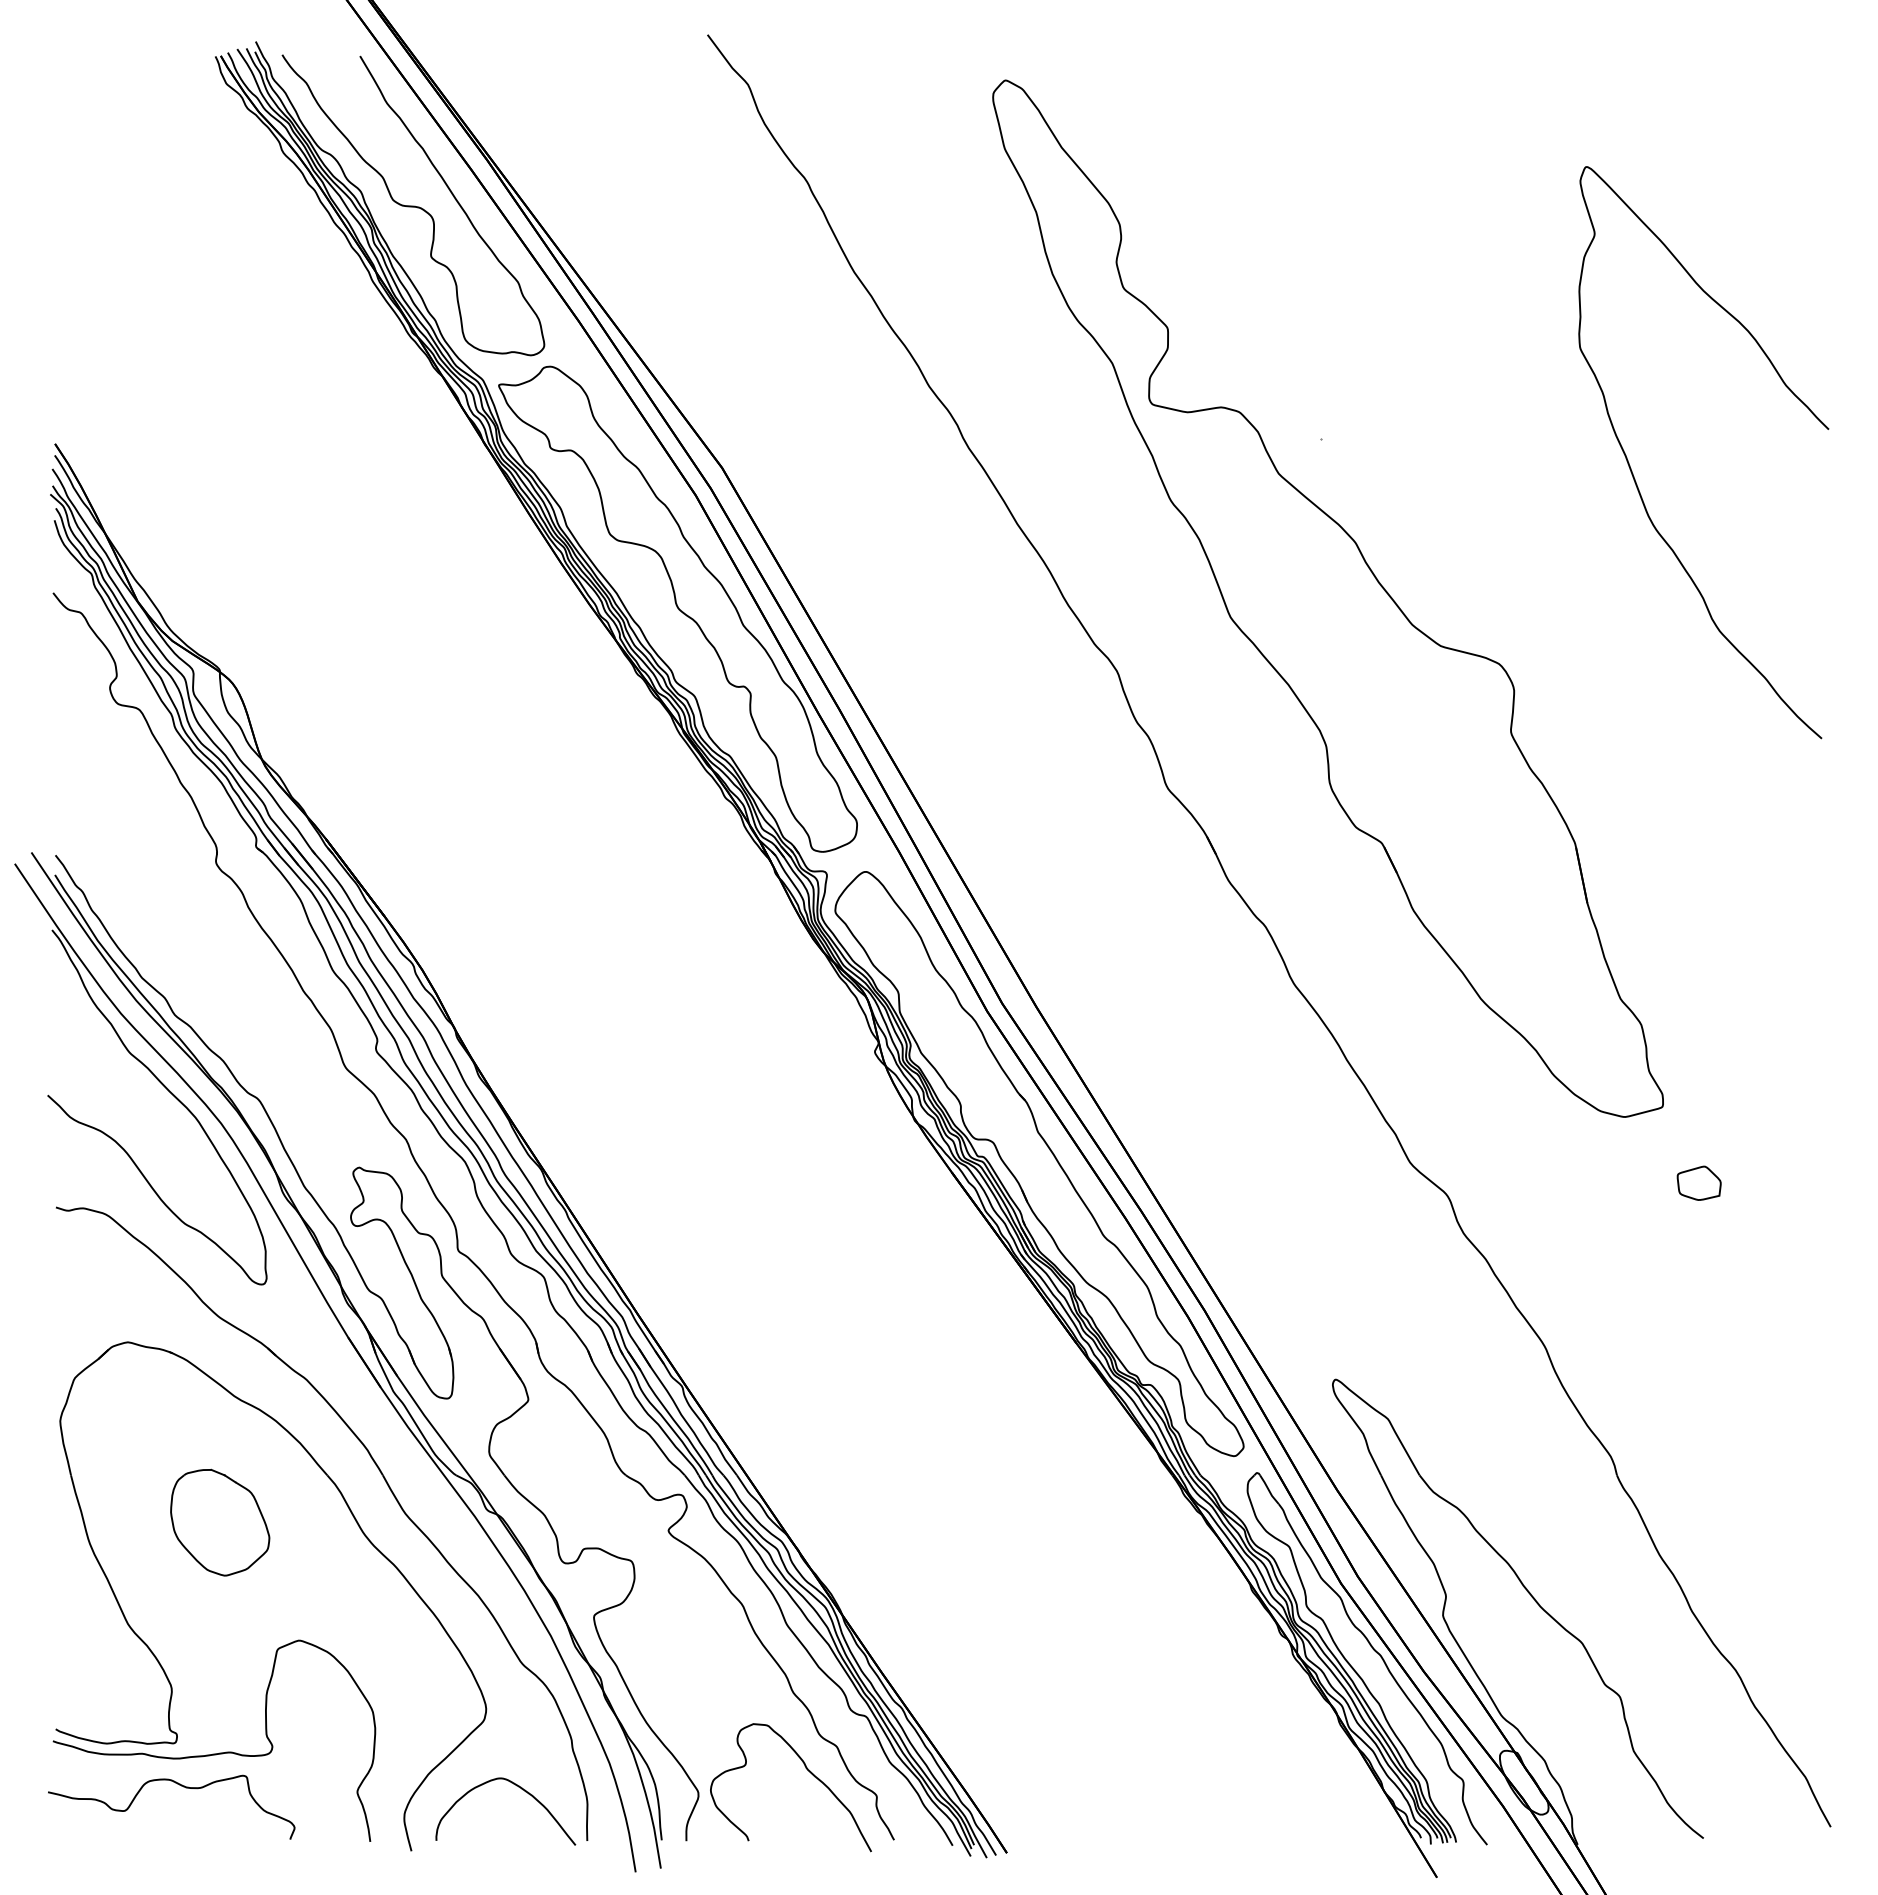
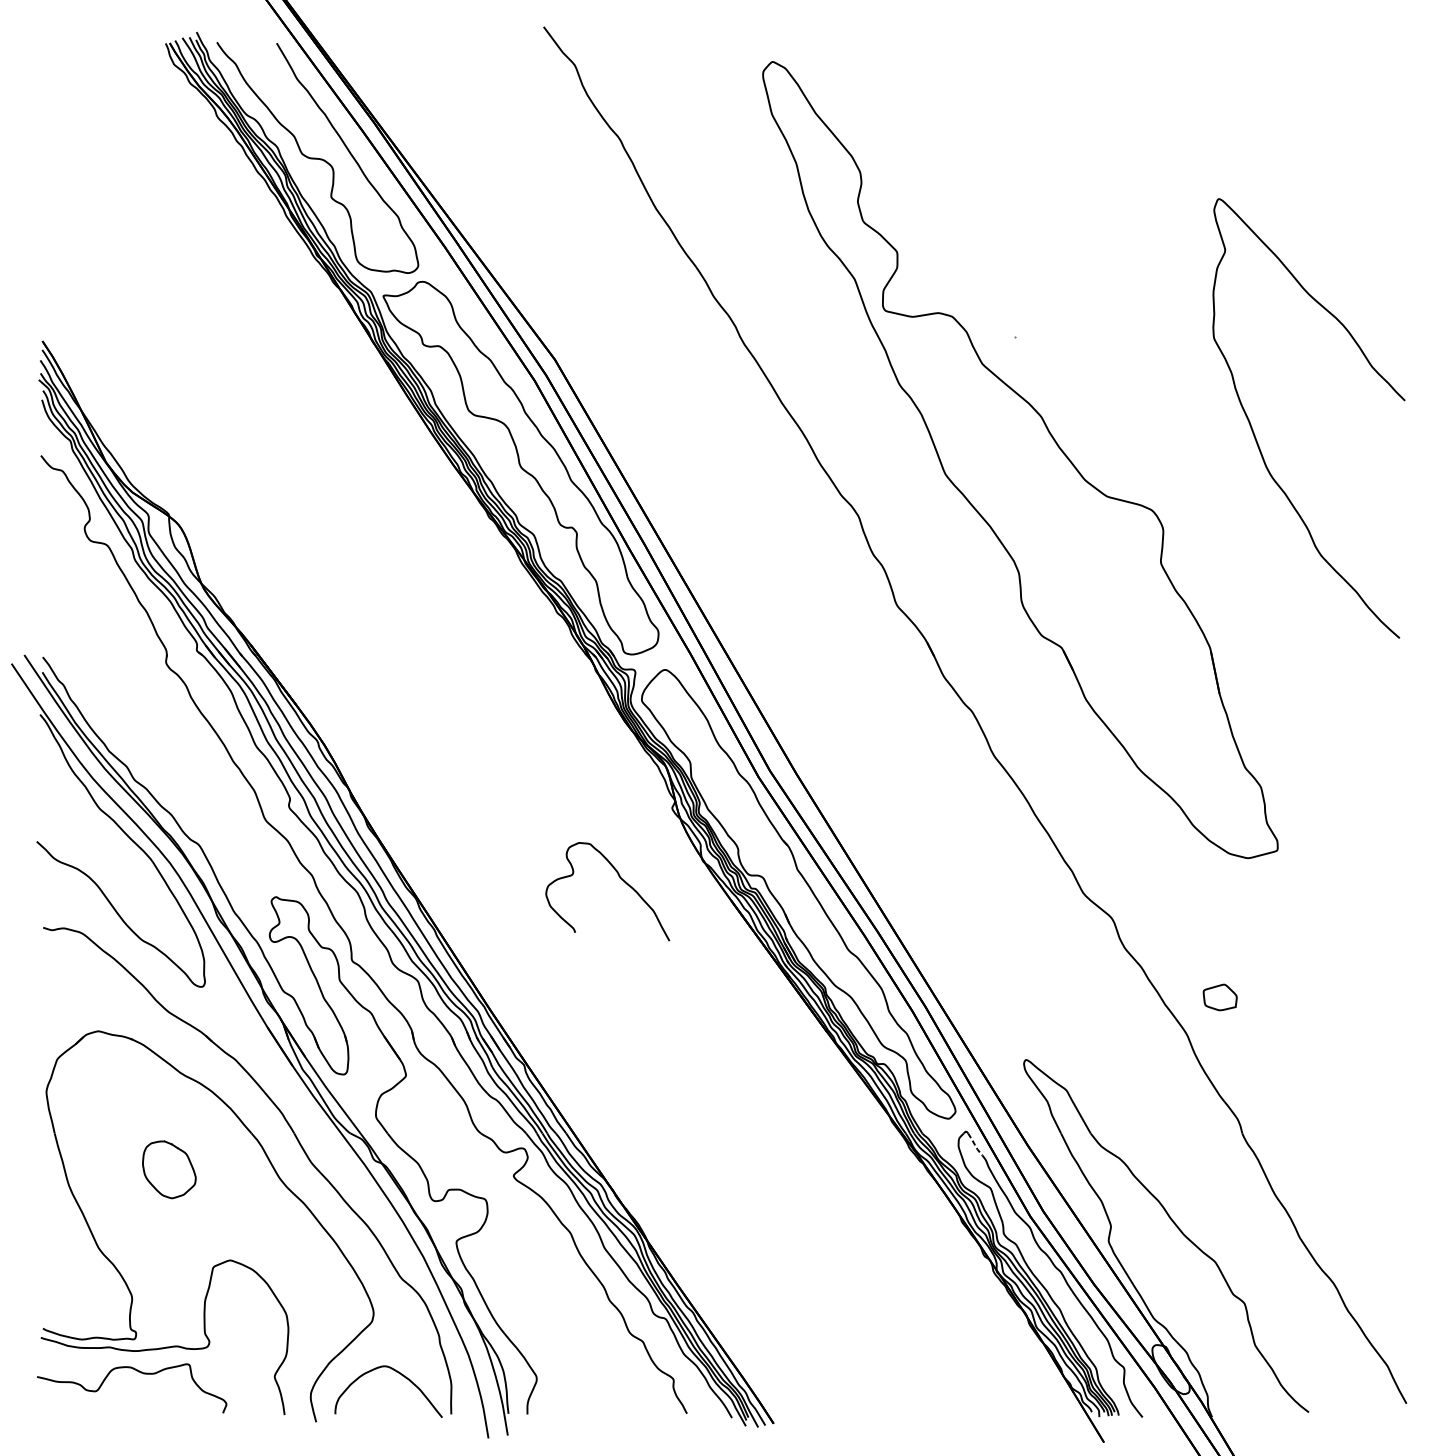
curve: (1636, 481) -> (1257, 440), moved
part: (1698, 1182) -> (1219, 996), moved
line: (1268, 1490) -> (974, 1145), solid -> dashed
part: (220, 1522) -> (169, 1169), size x0.7
curve: (807, 1770) -> (620, 878), moved

